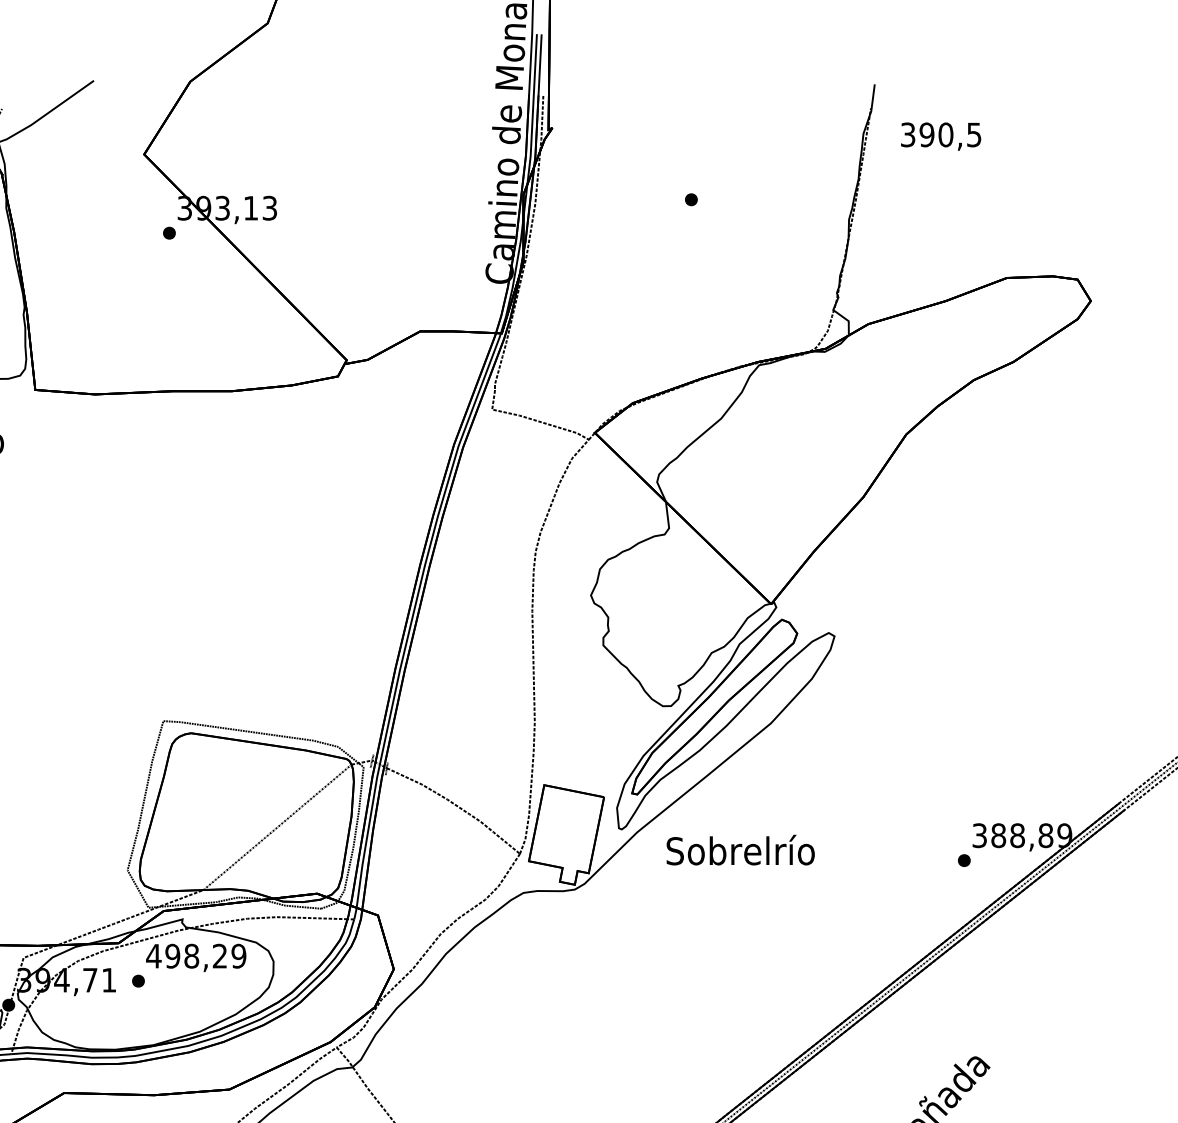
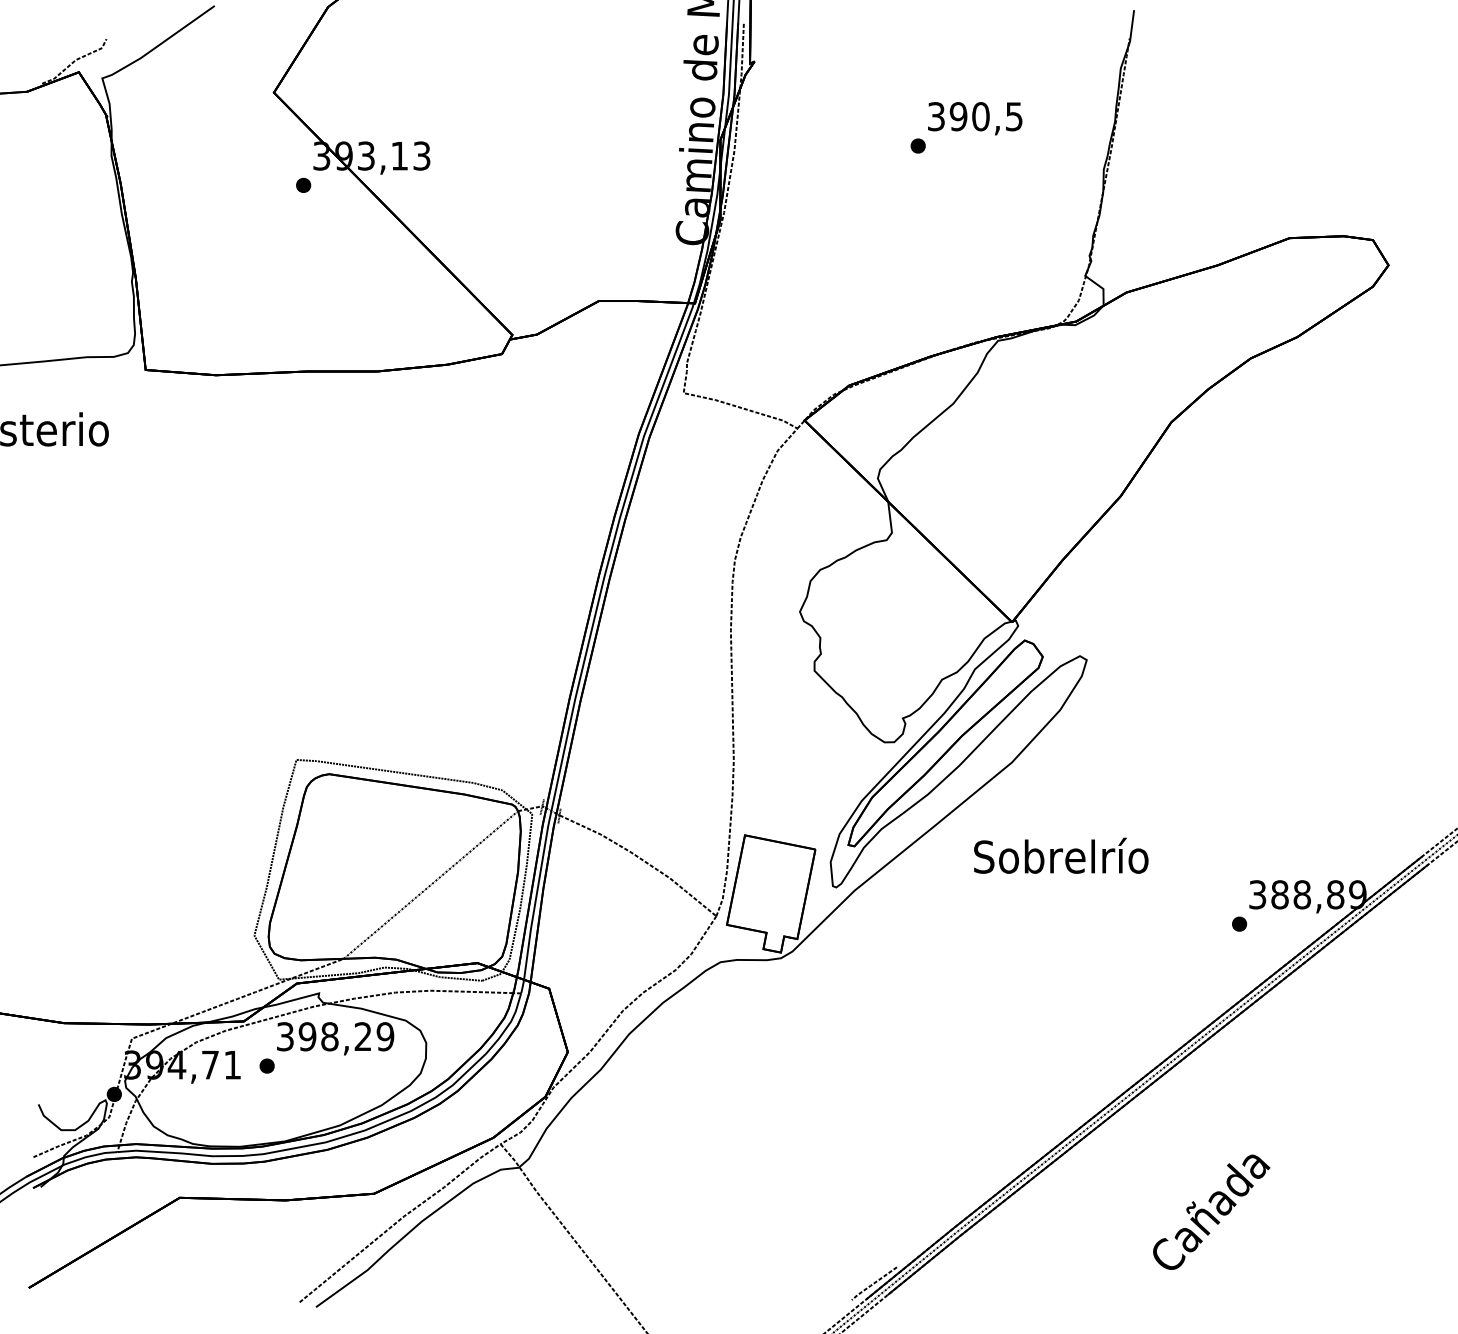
text: (941, 136) -> (975, 118), moved
text: (740, 849) -> (1061, 855), moved
text: (154, 956) -> (285, 1036), 498,29 -> 398,29

